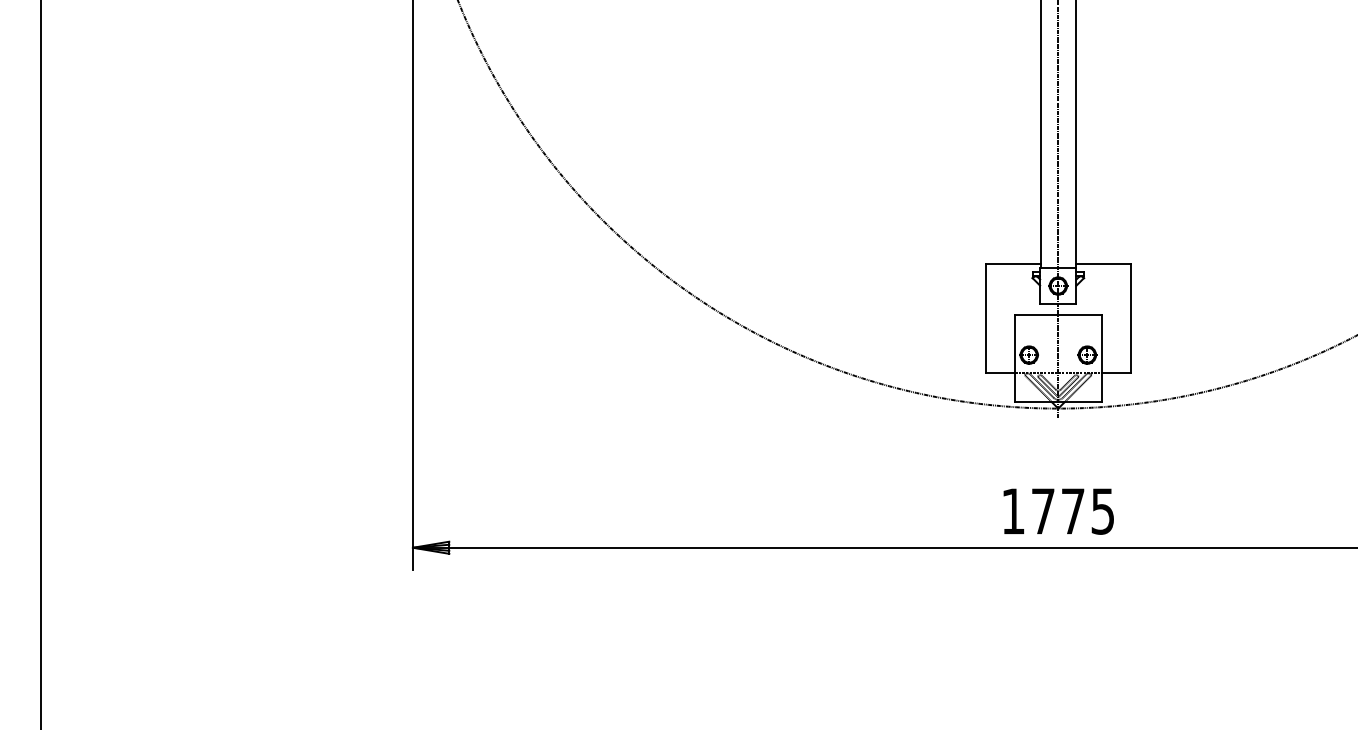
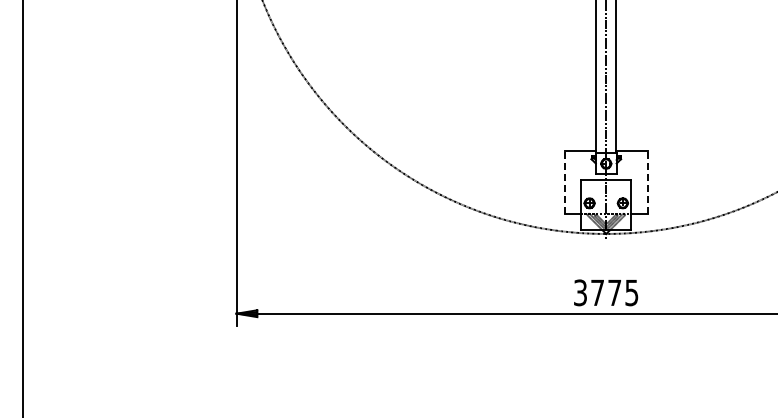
line: (985, 318) -> (564, 182), solid -> dashed
line: (1130, 318) -> (647, 182), solid -> dashed
text: (1013, 510) -> (580, 292), 1775 -> 3775

